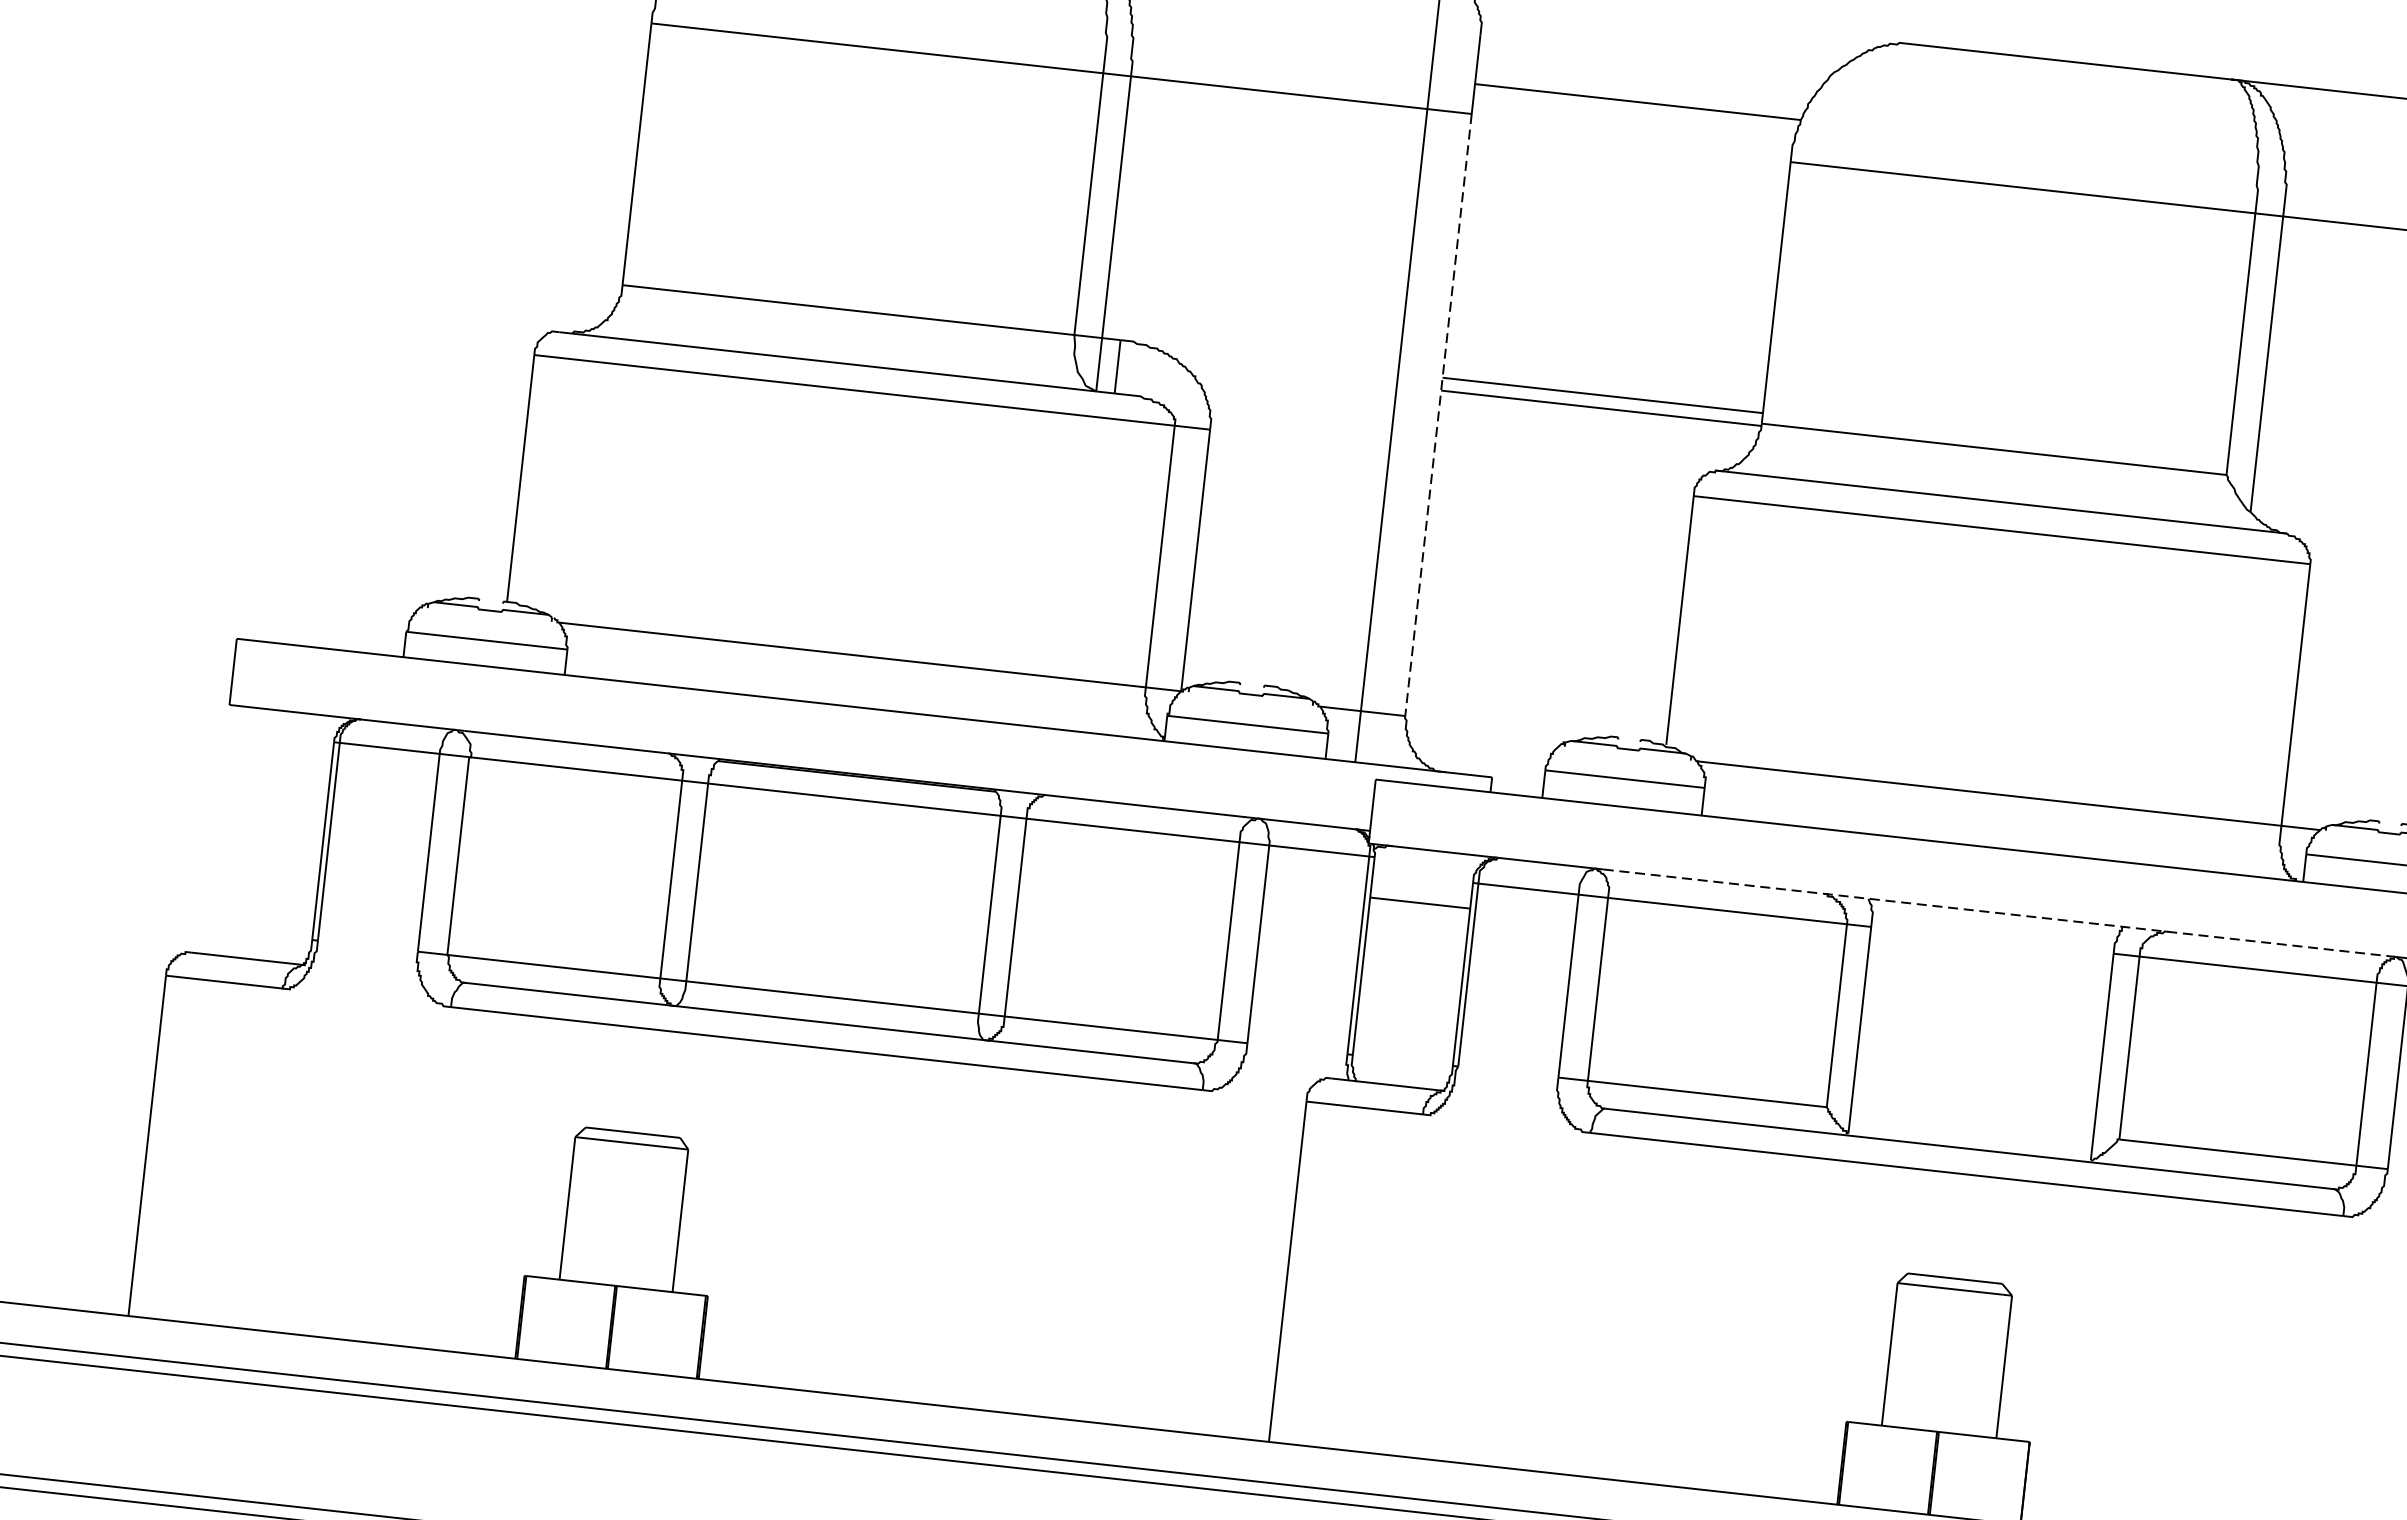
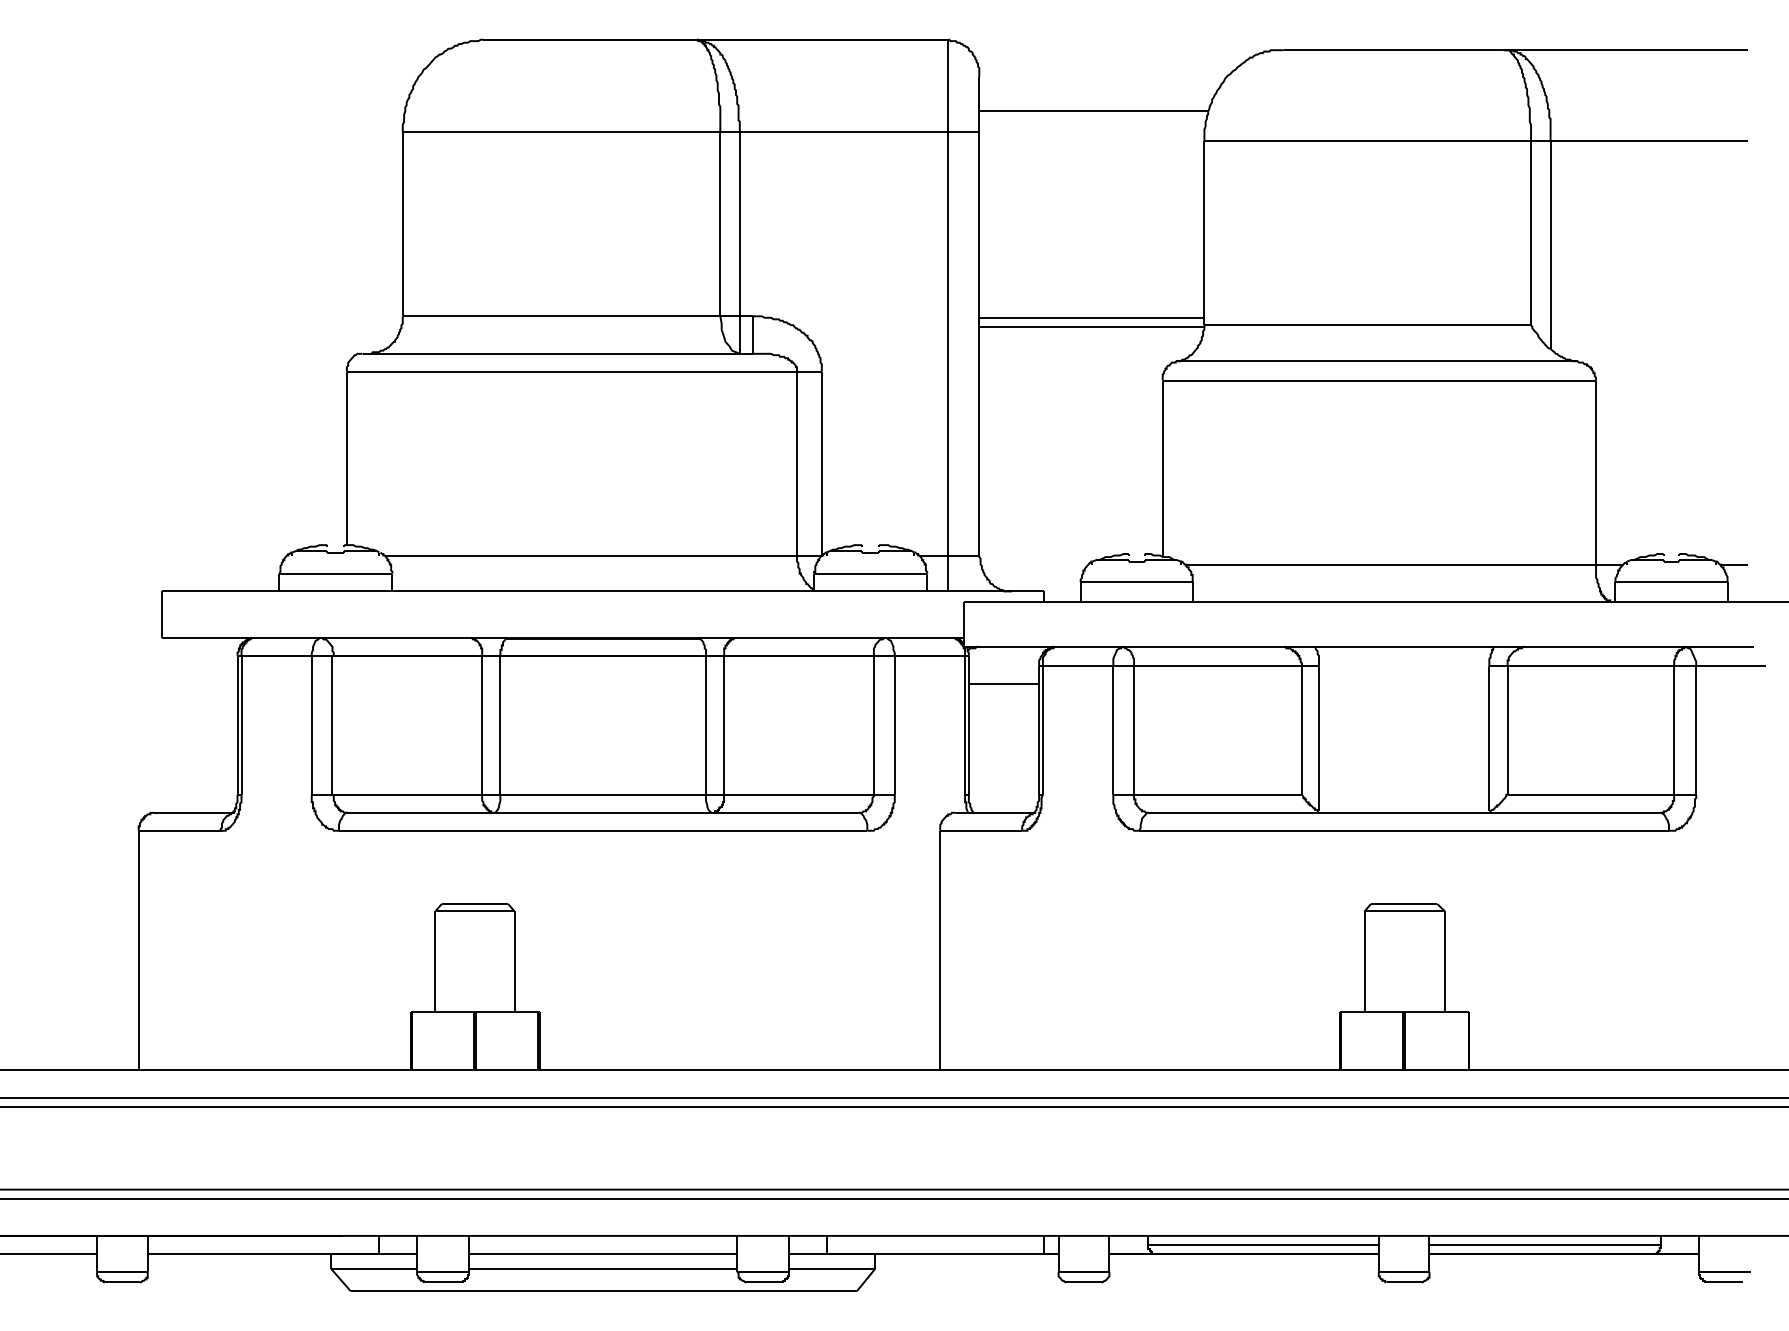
line: (1438, 414) -> (979, 343), dashed -> solid
line: (1996, 912) -> (1404, 646), dashed -> solid

